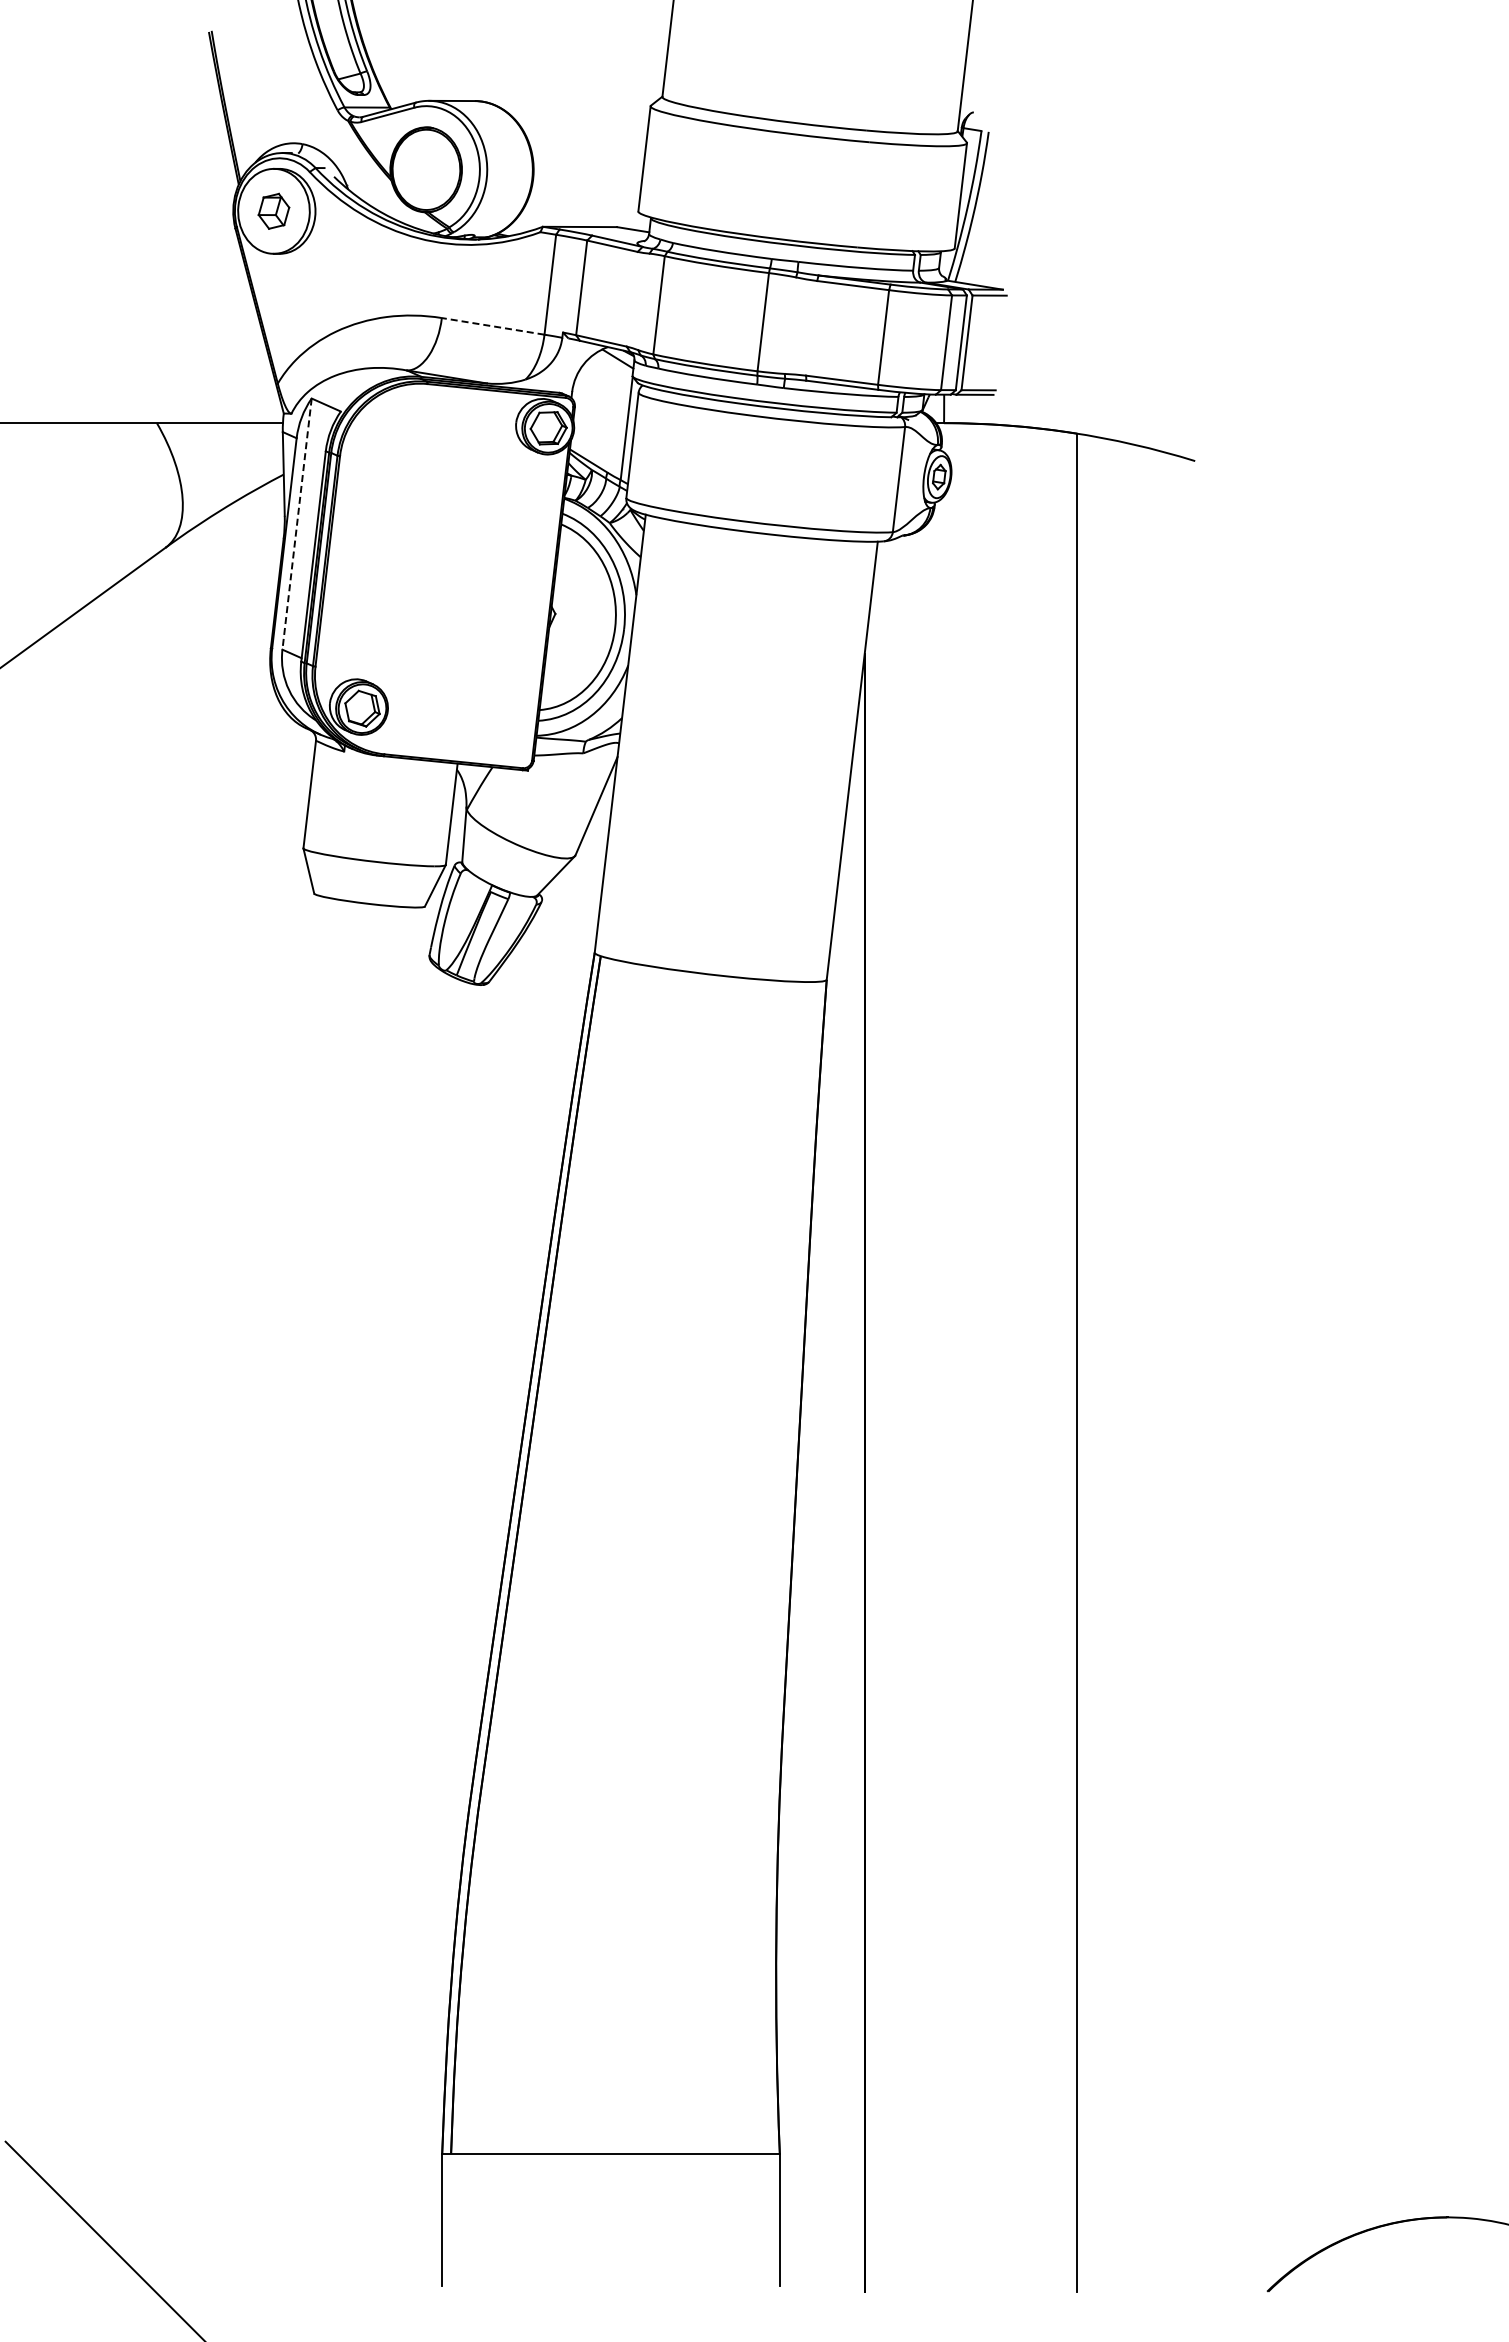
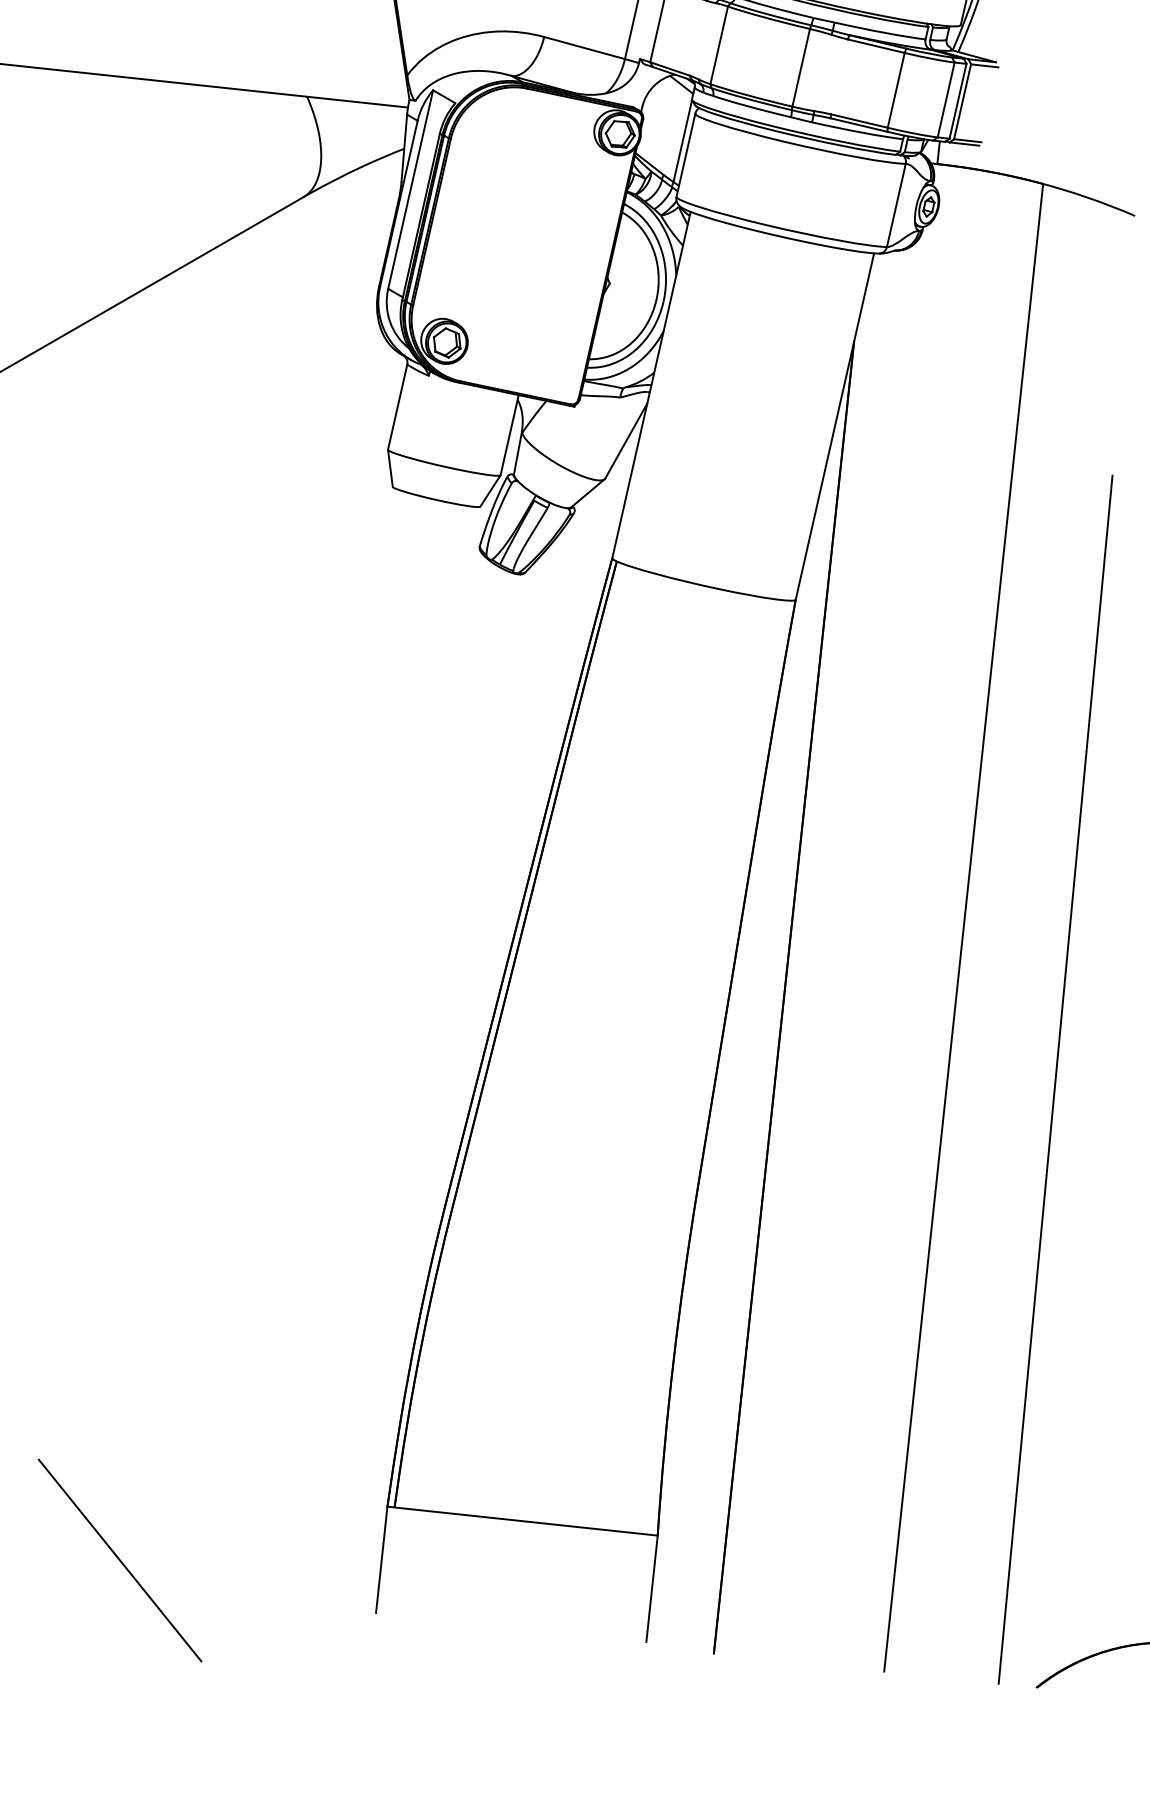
line: (493, 326) -> (584, 48), dashed -> solid
line: (297, 524) -> (410, 189), dashed -> solid
line: (1210, 1537) -> (1055, 1079), added

